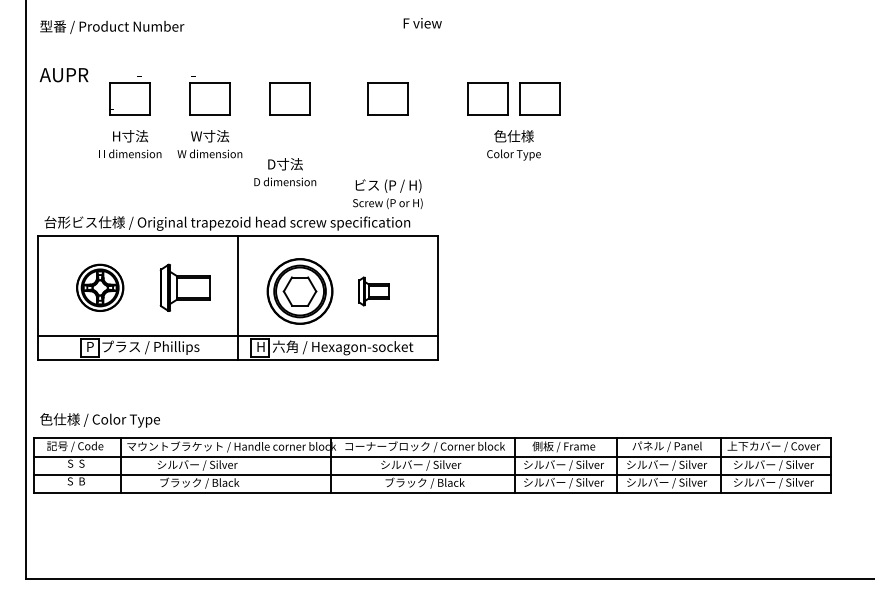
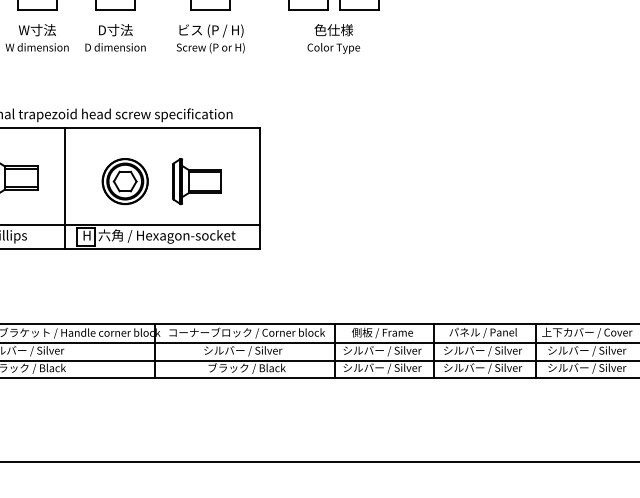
text: (285, 172) -> (115, 38), moved
text: (387, 193) -> (210, 38), moved
part: (300, 291) -> (125, 181), size x0.71
part: (373, 291) -> (196, 181), size x1.67

